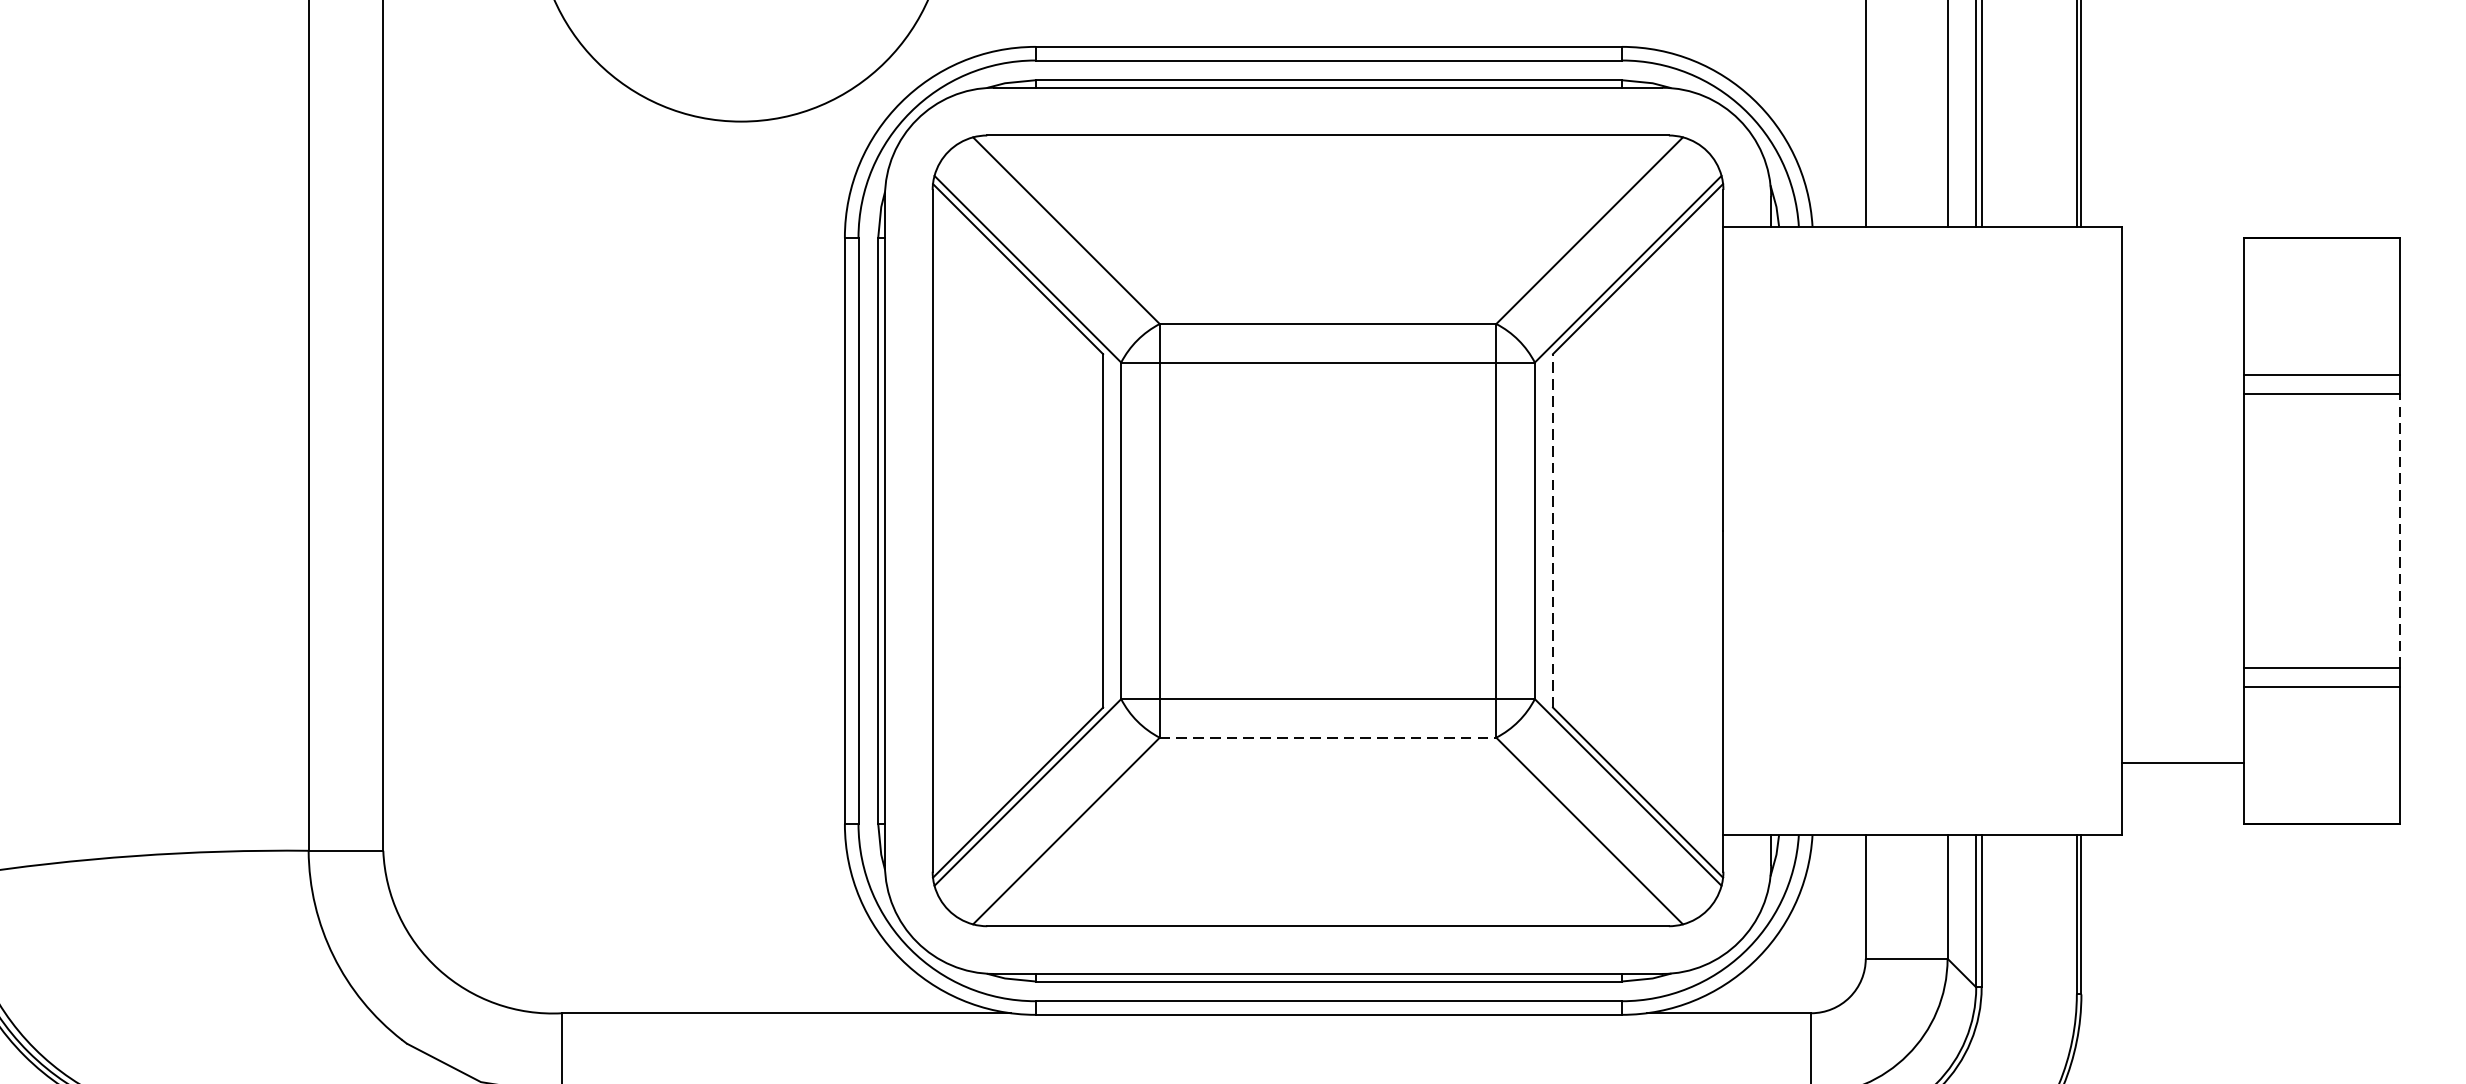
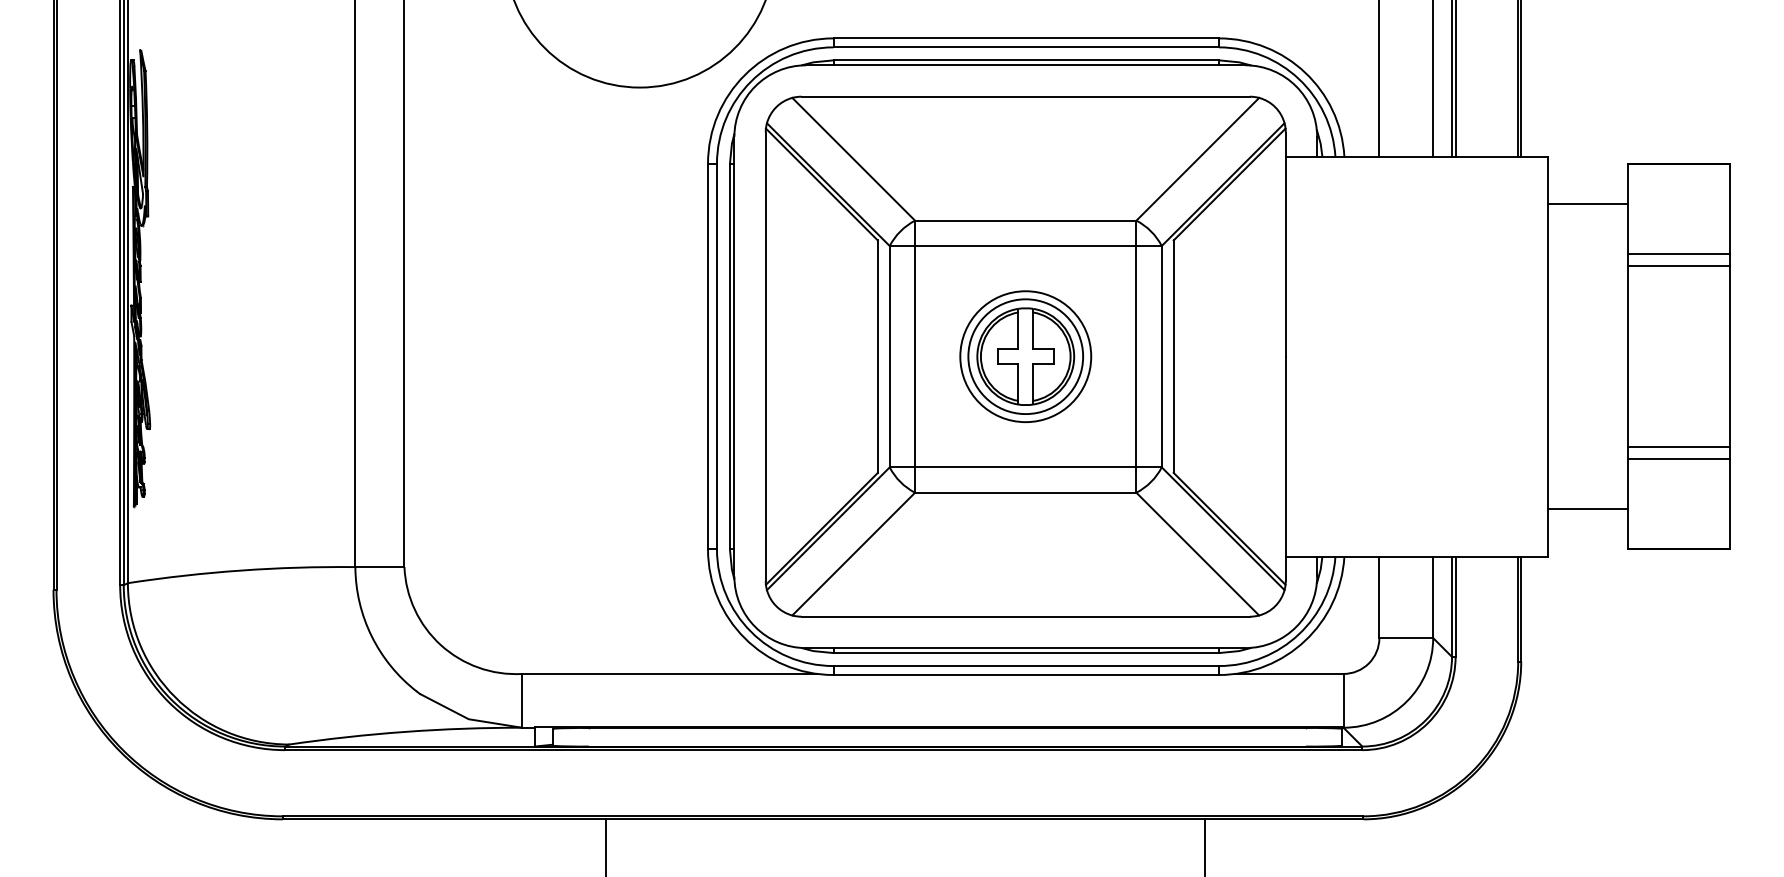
line: (2182, 299) -> (1587, 204), added
part: (1327, 530) -> (1025, 356), added
line: (1552, 530) -> (1173, 356), dashed -> solid
line: (2399, 530) -> (1730, 356), dashed -> solid
line: (1327, 737) -> (1025, 492), dashed -> solid

